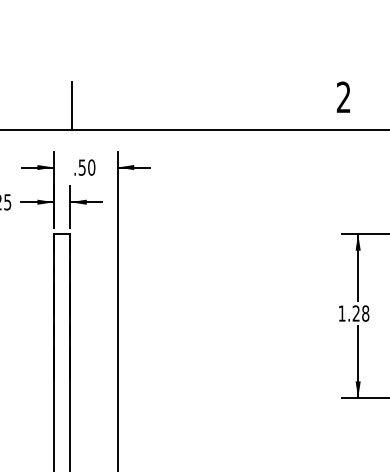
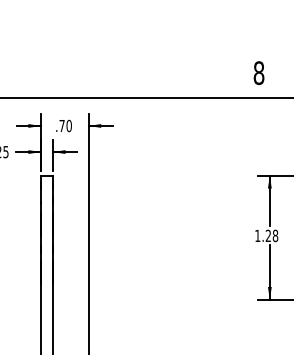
text: (343, 97) -> (258, 73), 2 -> 8
line: (71, 105) -> (54, 79), removed
text: (81, 167) -> (61, 125), .50 -> .70

